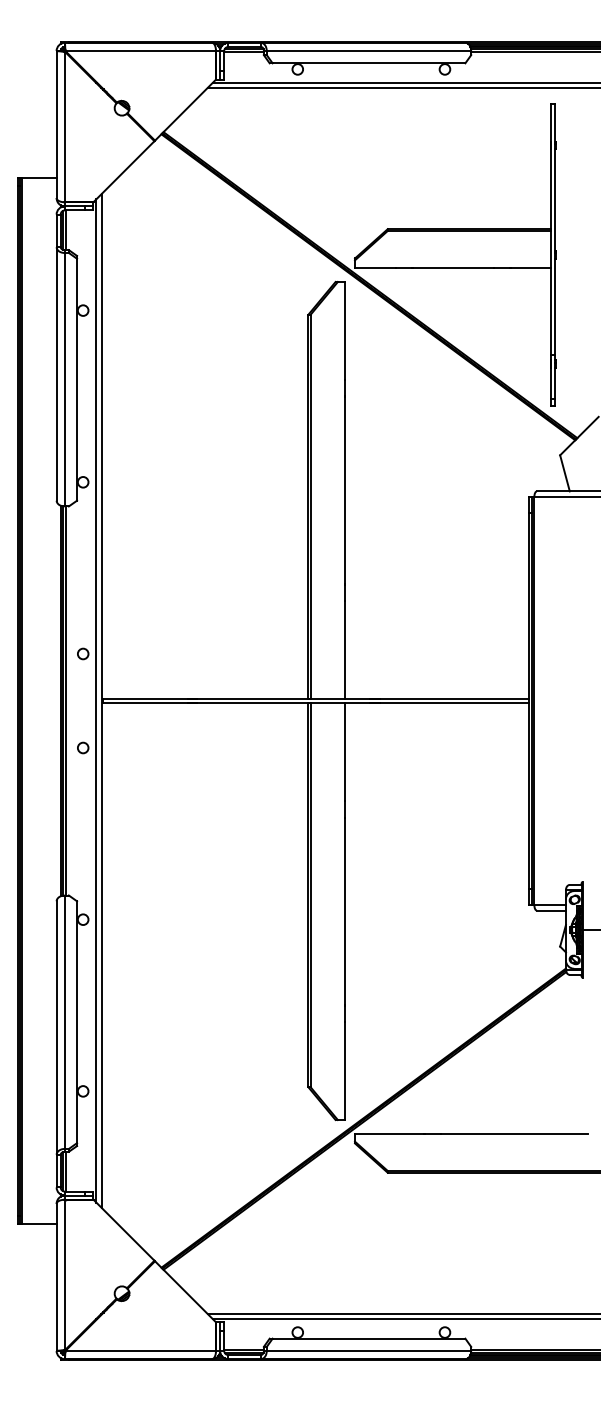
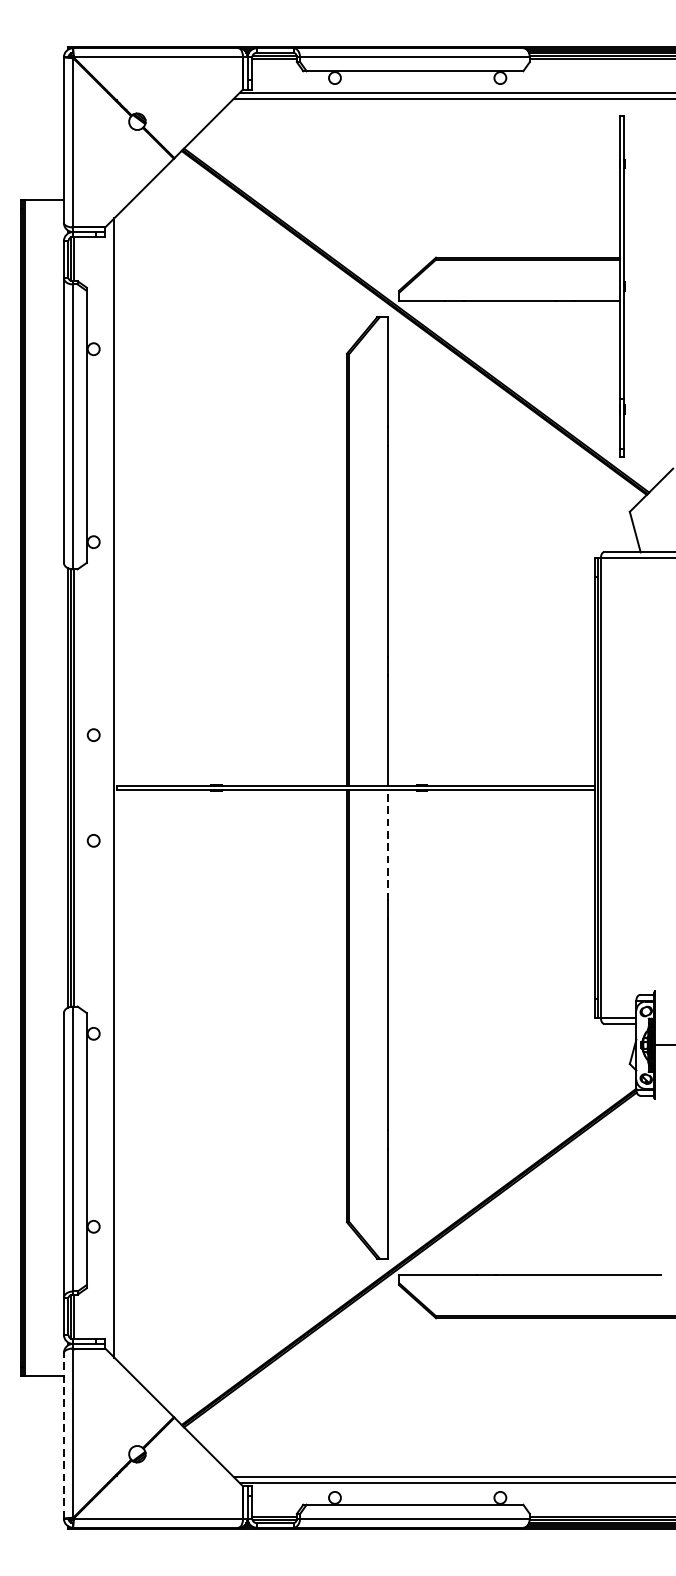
line: (96, 700) -> (108, 787), removed
line: (344, 751) -> (387, 844), solid -> dashed
line: (56, 1277) -> (63, 1435), solid -> dashed

